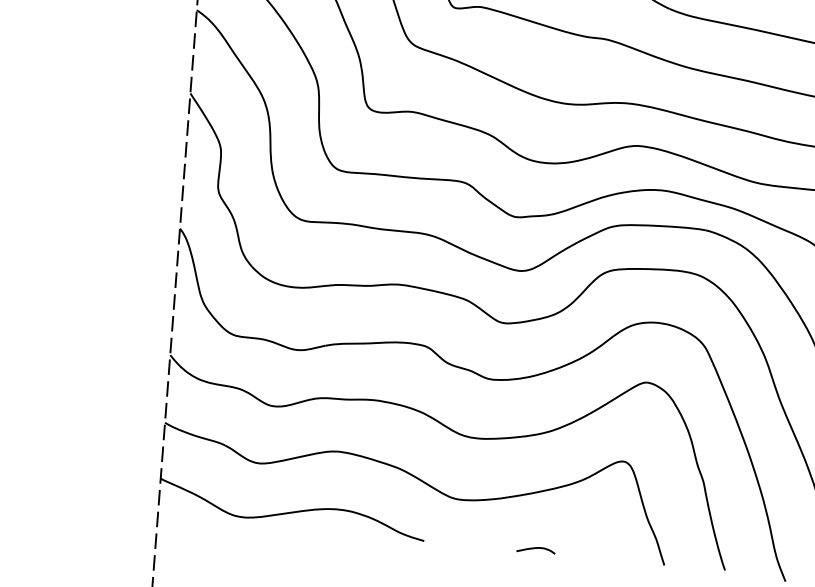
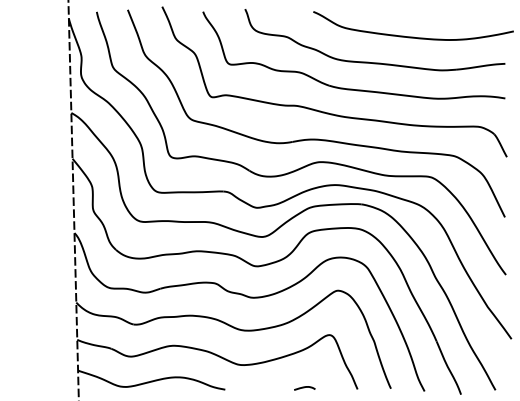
curve: (535, 550) -> (304, 388), moved

